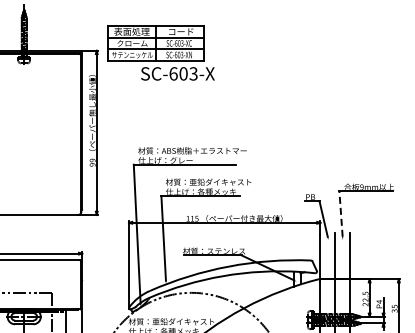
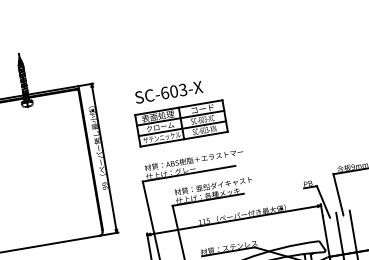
part: (155, 43) -> (181, 123), moved
line: (341, 214) -> (338, 194), dashed -> solid

